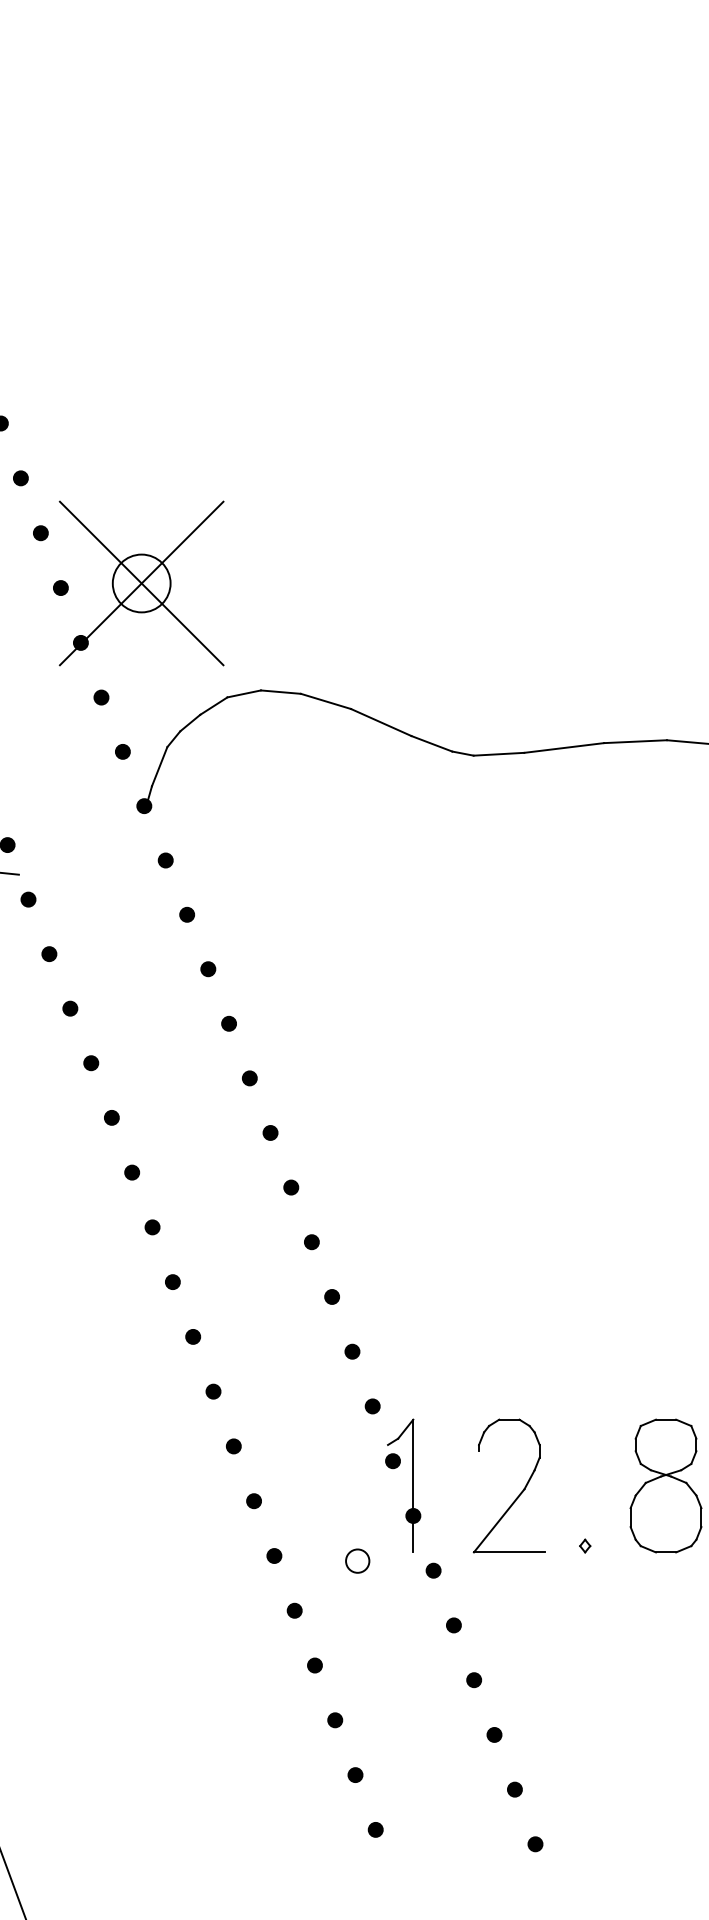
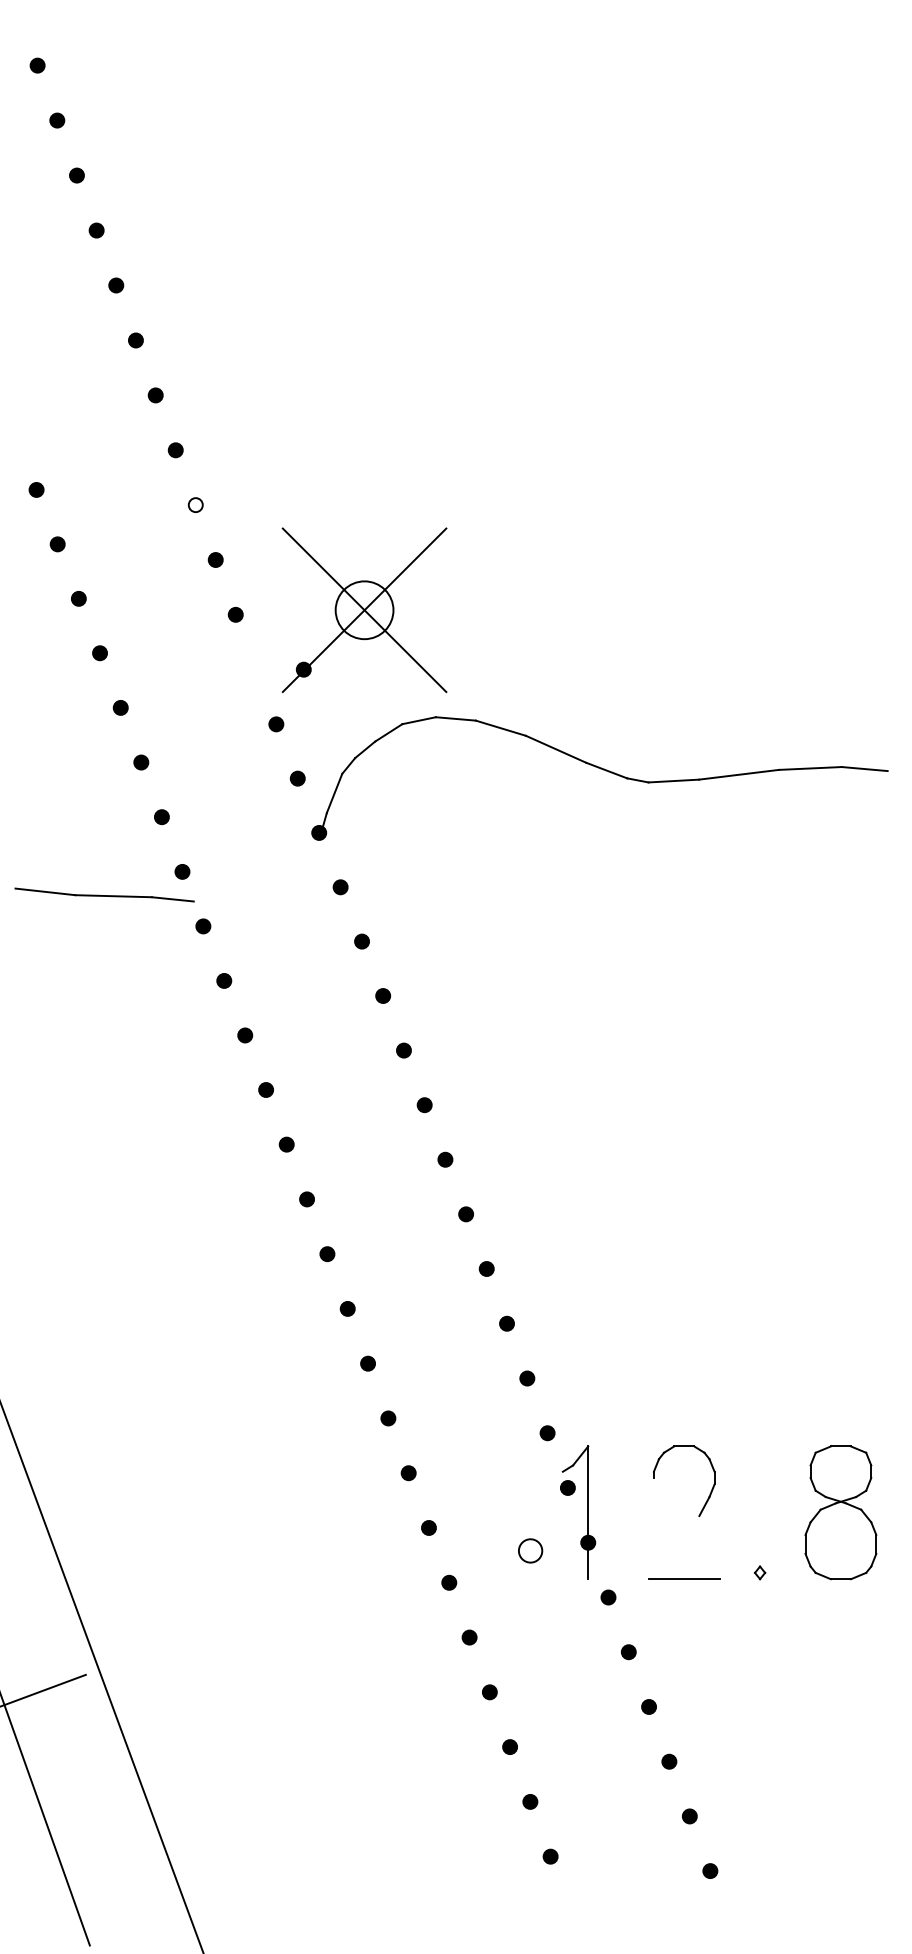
fill: (20, 478) -> (195, 505), removed
part: (141, 583) -> (364, 610), moved
line: (498, 1520) -> (673, 1547), removed
circle: (357, 1560) -> (530, 1550), moved

